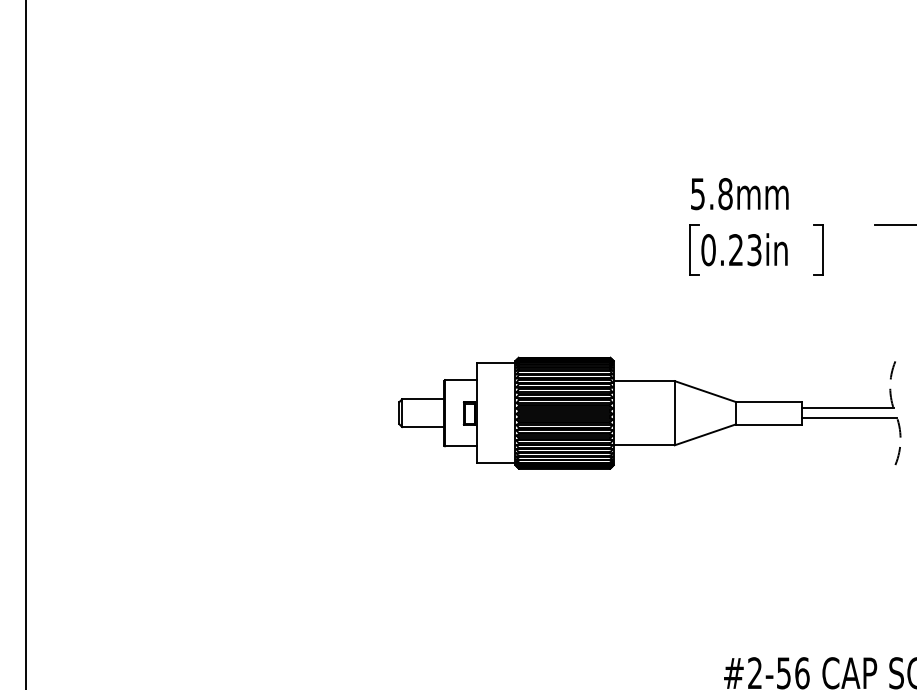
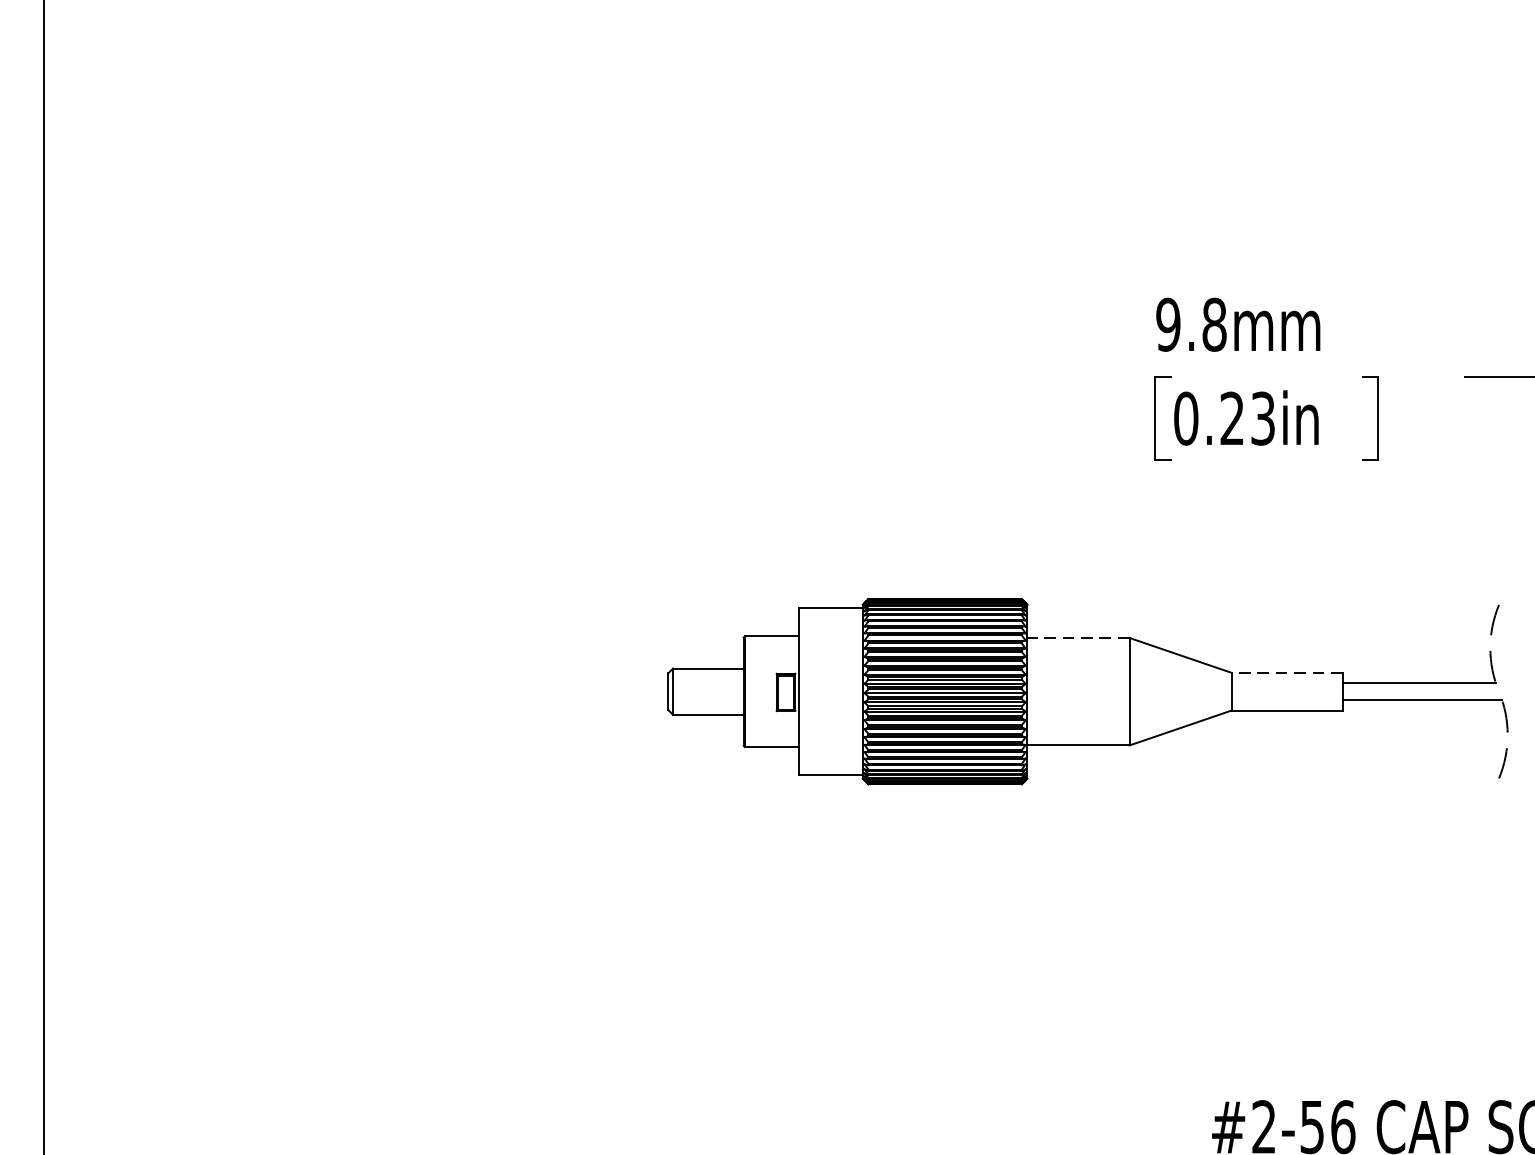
text: (697, 193) -> (1167, 323), 5.8mm -> 9.8mm
line: (643, 381) -> (1077, 638), solid -> dashed
line: (768, 401) -> (1286, 672), solid -> dashed

